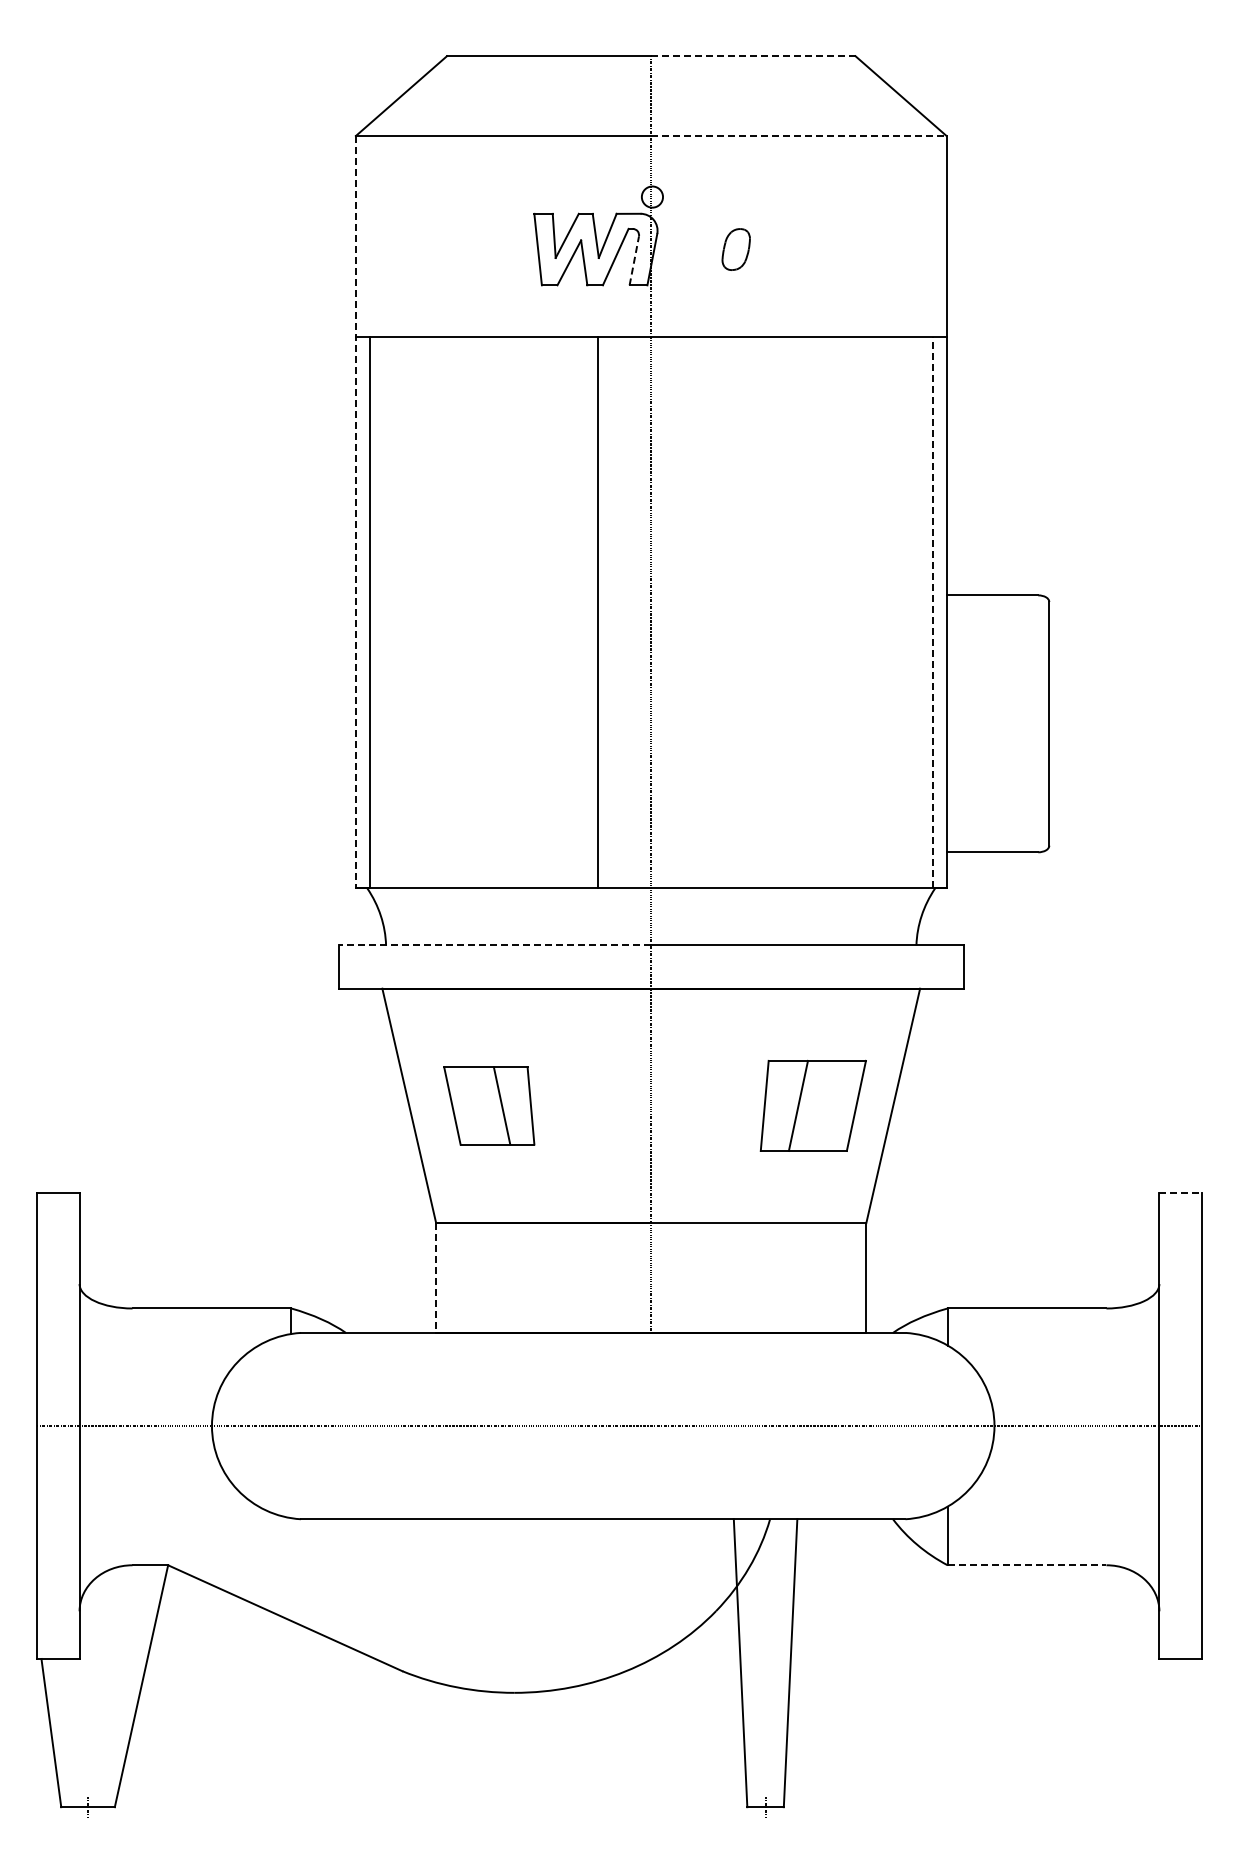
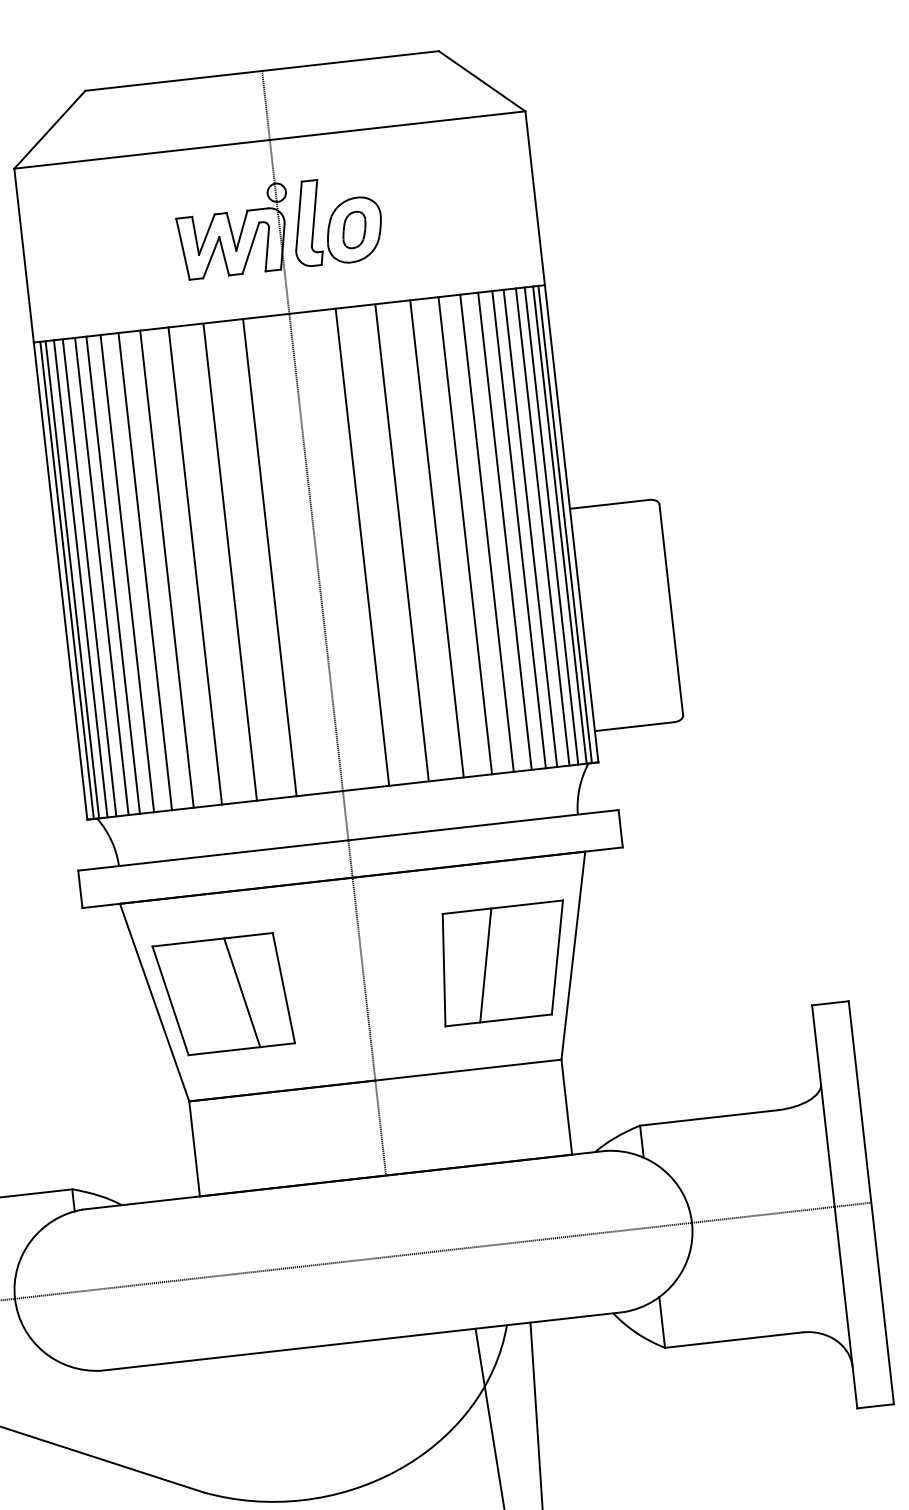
line: (753, 56) -> (350, 61), dashed -> solid
line: (798, 136) -> (397, 126), dashed -> solid
part: (717, 236) -> (336, 220), added
line: (634, 260) -> (267, 249), dashed -> solid
line: (355, 512) -> (50, 494), dashed -> solid
line: (363, 612) -> (67, 580), added
line: (379, 612) -> (81, 578), added
line: (389, 612) -> (89, 577), added
line: (403, 612) -> (101, 576), added
line: (416, 612) -> (113, 575), added
line: (433, 612) -> (127, 573), added
line: (453, 612) -> (145, 571), added
line: (478, 612) -> (166, 569), added
line: (511, 612) -> (195, 565), added
line: (551, 612) -> (229, 561), added
line: (704, 612) -> (362, 547), added
line: (750, 612) -> (401, 542), added
line: (790, 612) -> (436, 538), added
line: (823, 612) -> (465, 535), added
line: (848, 612) -> (486, 533), added
line: (869, 612) -> (504, 531), added
line: (885, 612) -> (518, 529), added
line: (898, 612) -> (530, 528), added
line: (913, 612) -> (543, 526), added
line: (923, 612) -> (551, 525), added
line: (932, 612) -> (559, 524), dashed -> solid
line: (939, 612) -> (565, 524), added
line: (494, 945) -> (212, 855), dashed -> solid
part: (489, 1105) -> (224, 994), size x1.67
part: (813, 1105) -> (504, 963), size x1.43
line: (1181, 1193) -> (831, 1003), dashed -> solid
line: (436, 1278) -> (194, 1149), dashed -> solid
line: (1027, 1565) -> (734, 1340), dashed -> solid

